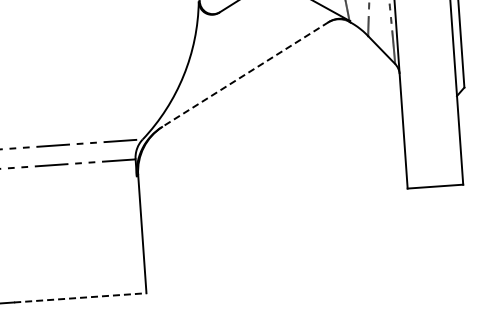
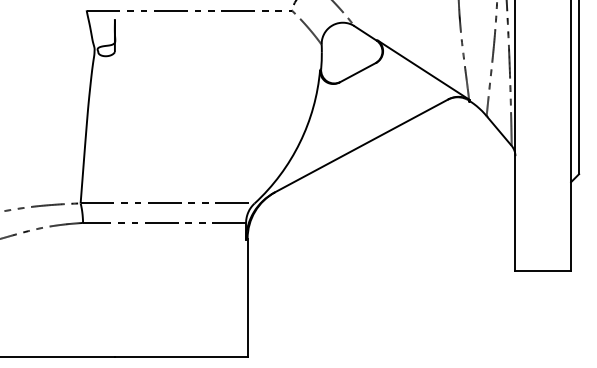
line: (245, 74) -> (361, 145), dashed -> solid
line: (80, 298) -> (181, 357), dashed -> solid

